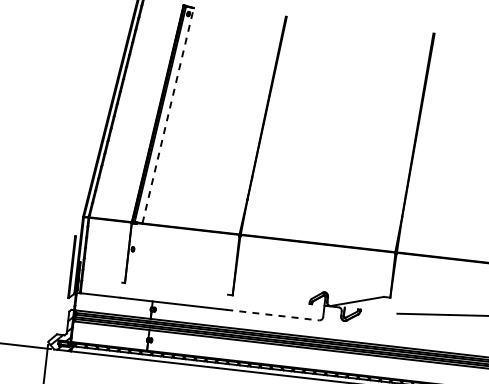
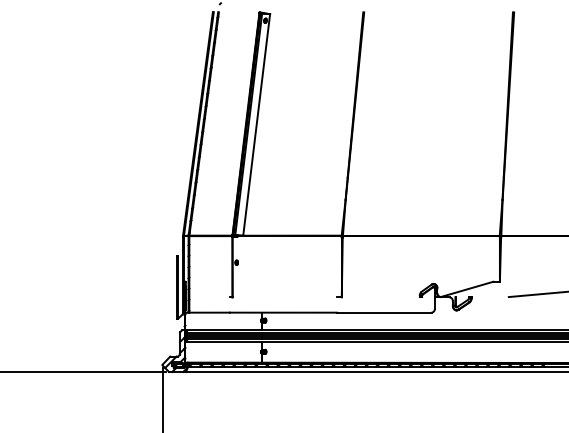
line: (168, 115) -> (256, 124), dashed -> solid
line: (273, 314) -> (384, 312), dashed -> solid

